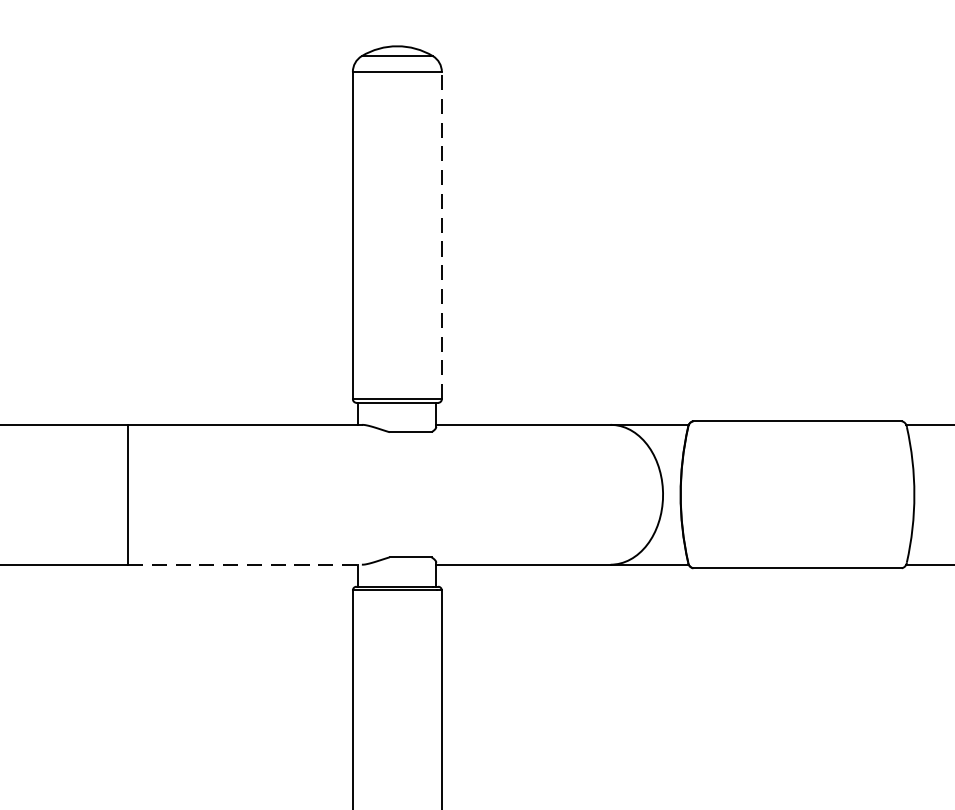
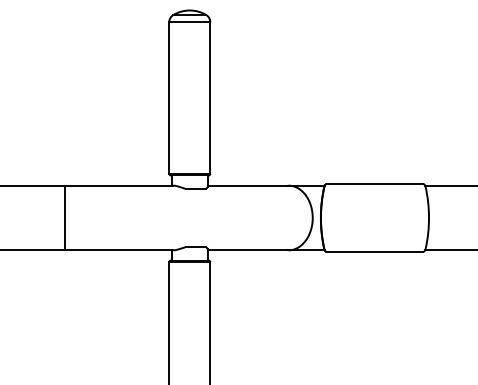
line: (442, 236) -> (210, 98), dashed -> solid
line: (245, 565) -> (119, 250), dashed -> solid

